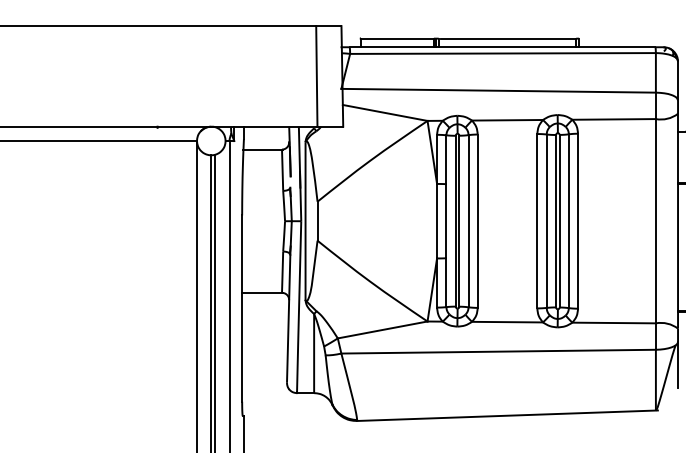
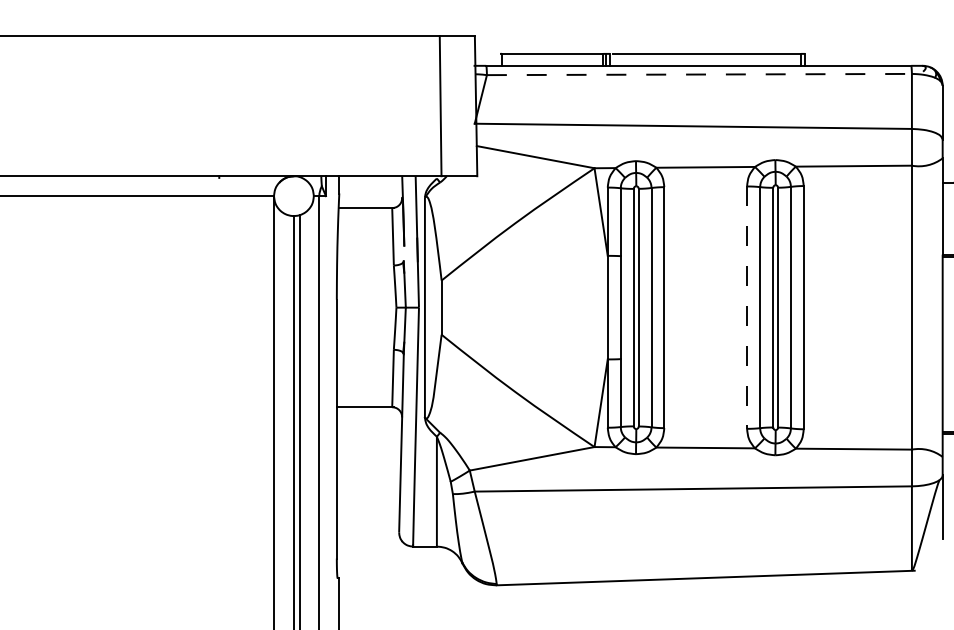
line: (503, 53) -> (700, 74), solid -> dashed
line: (537, 221) -> (747, 308), solid -> dashed

